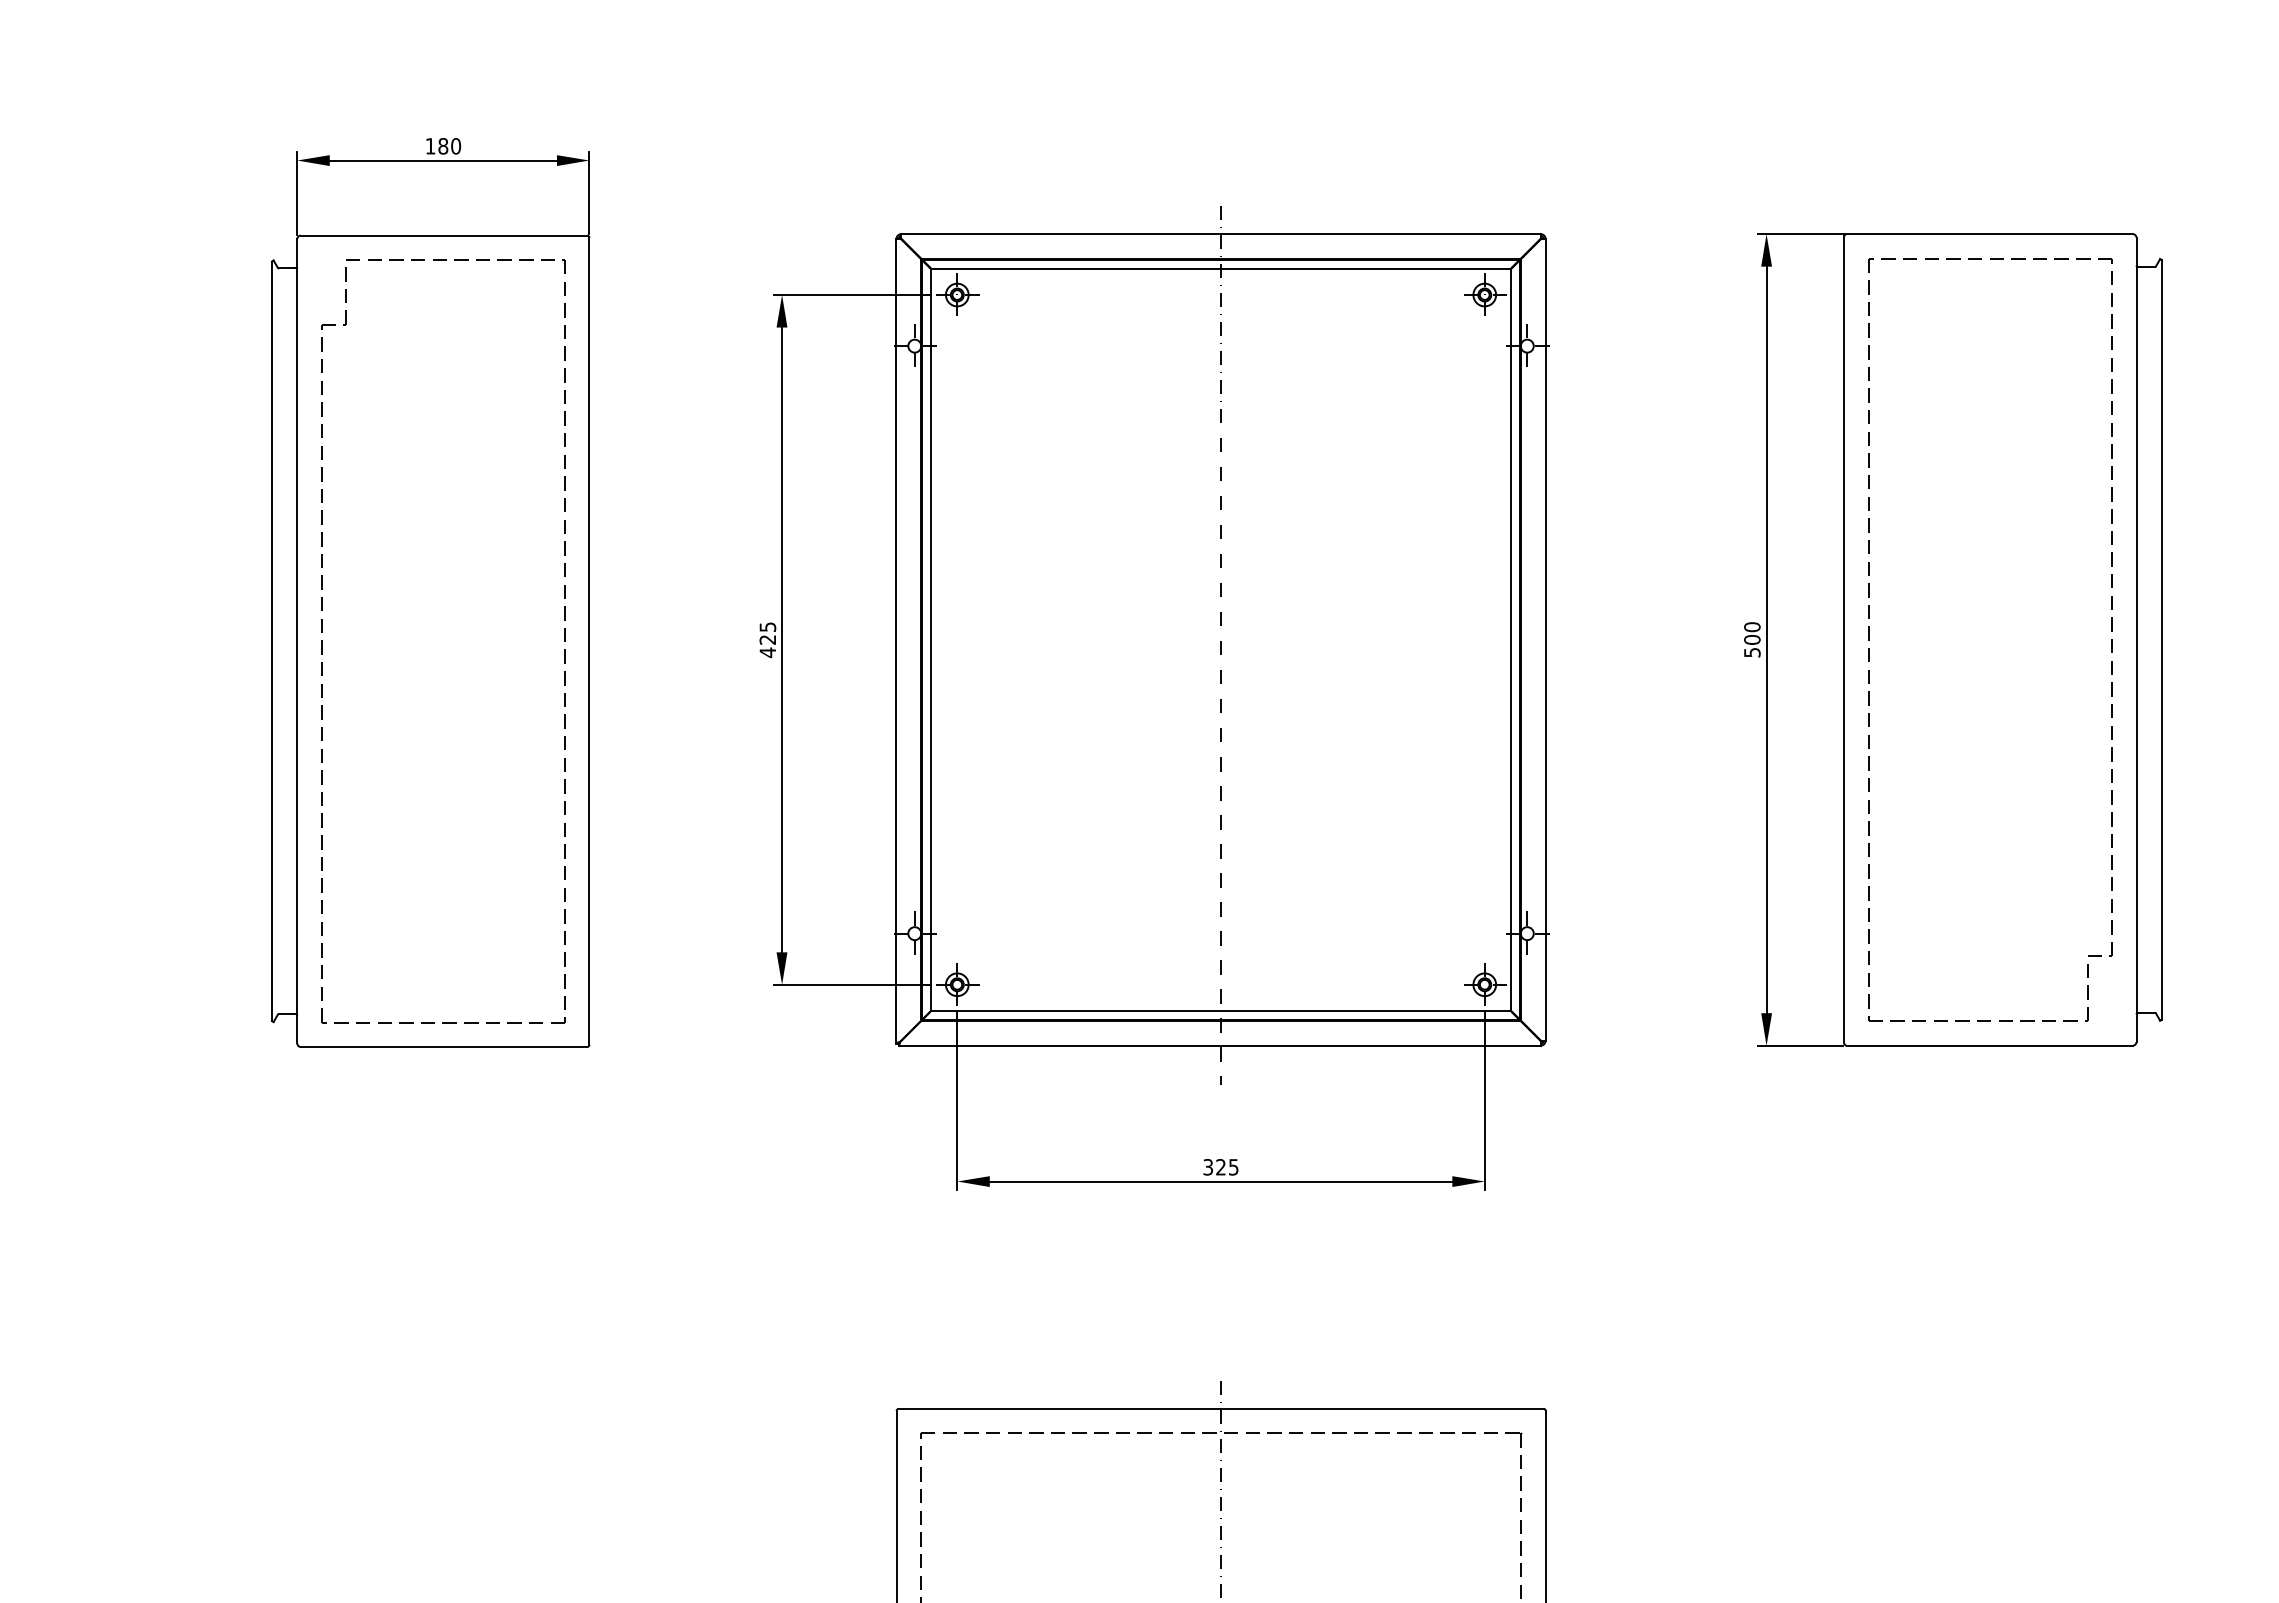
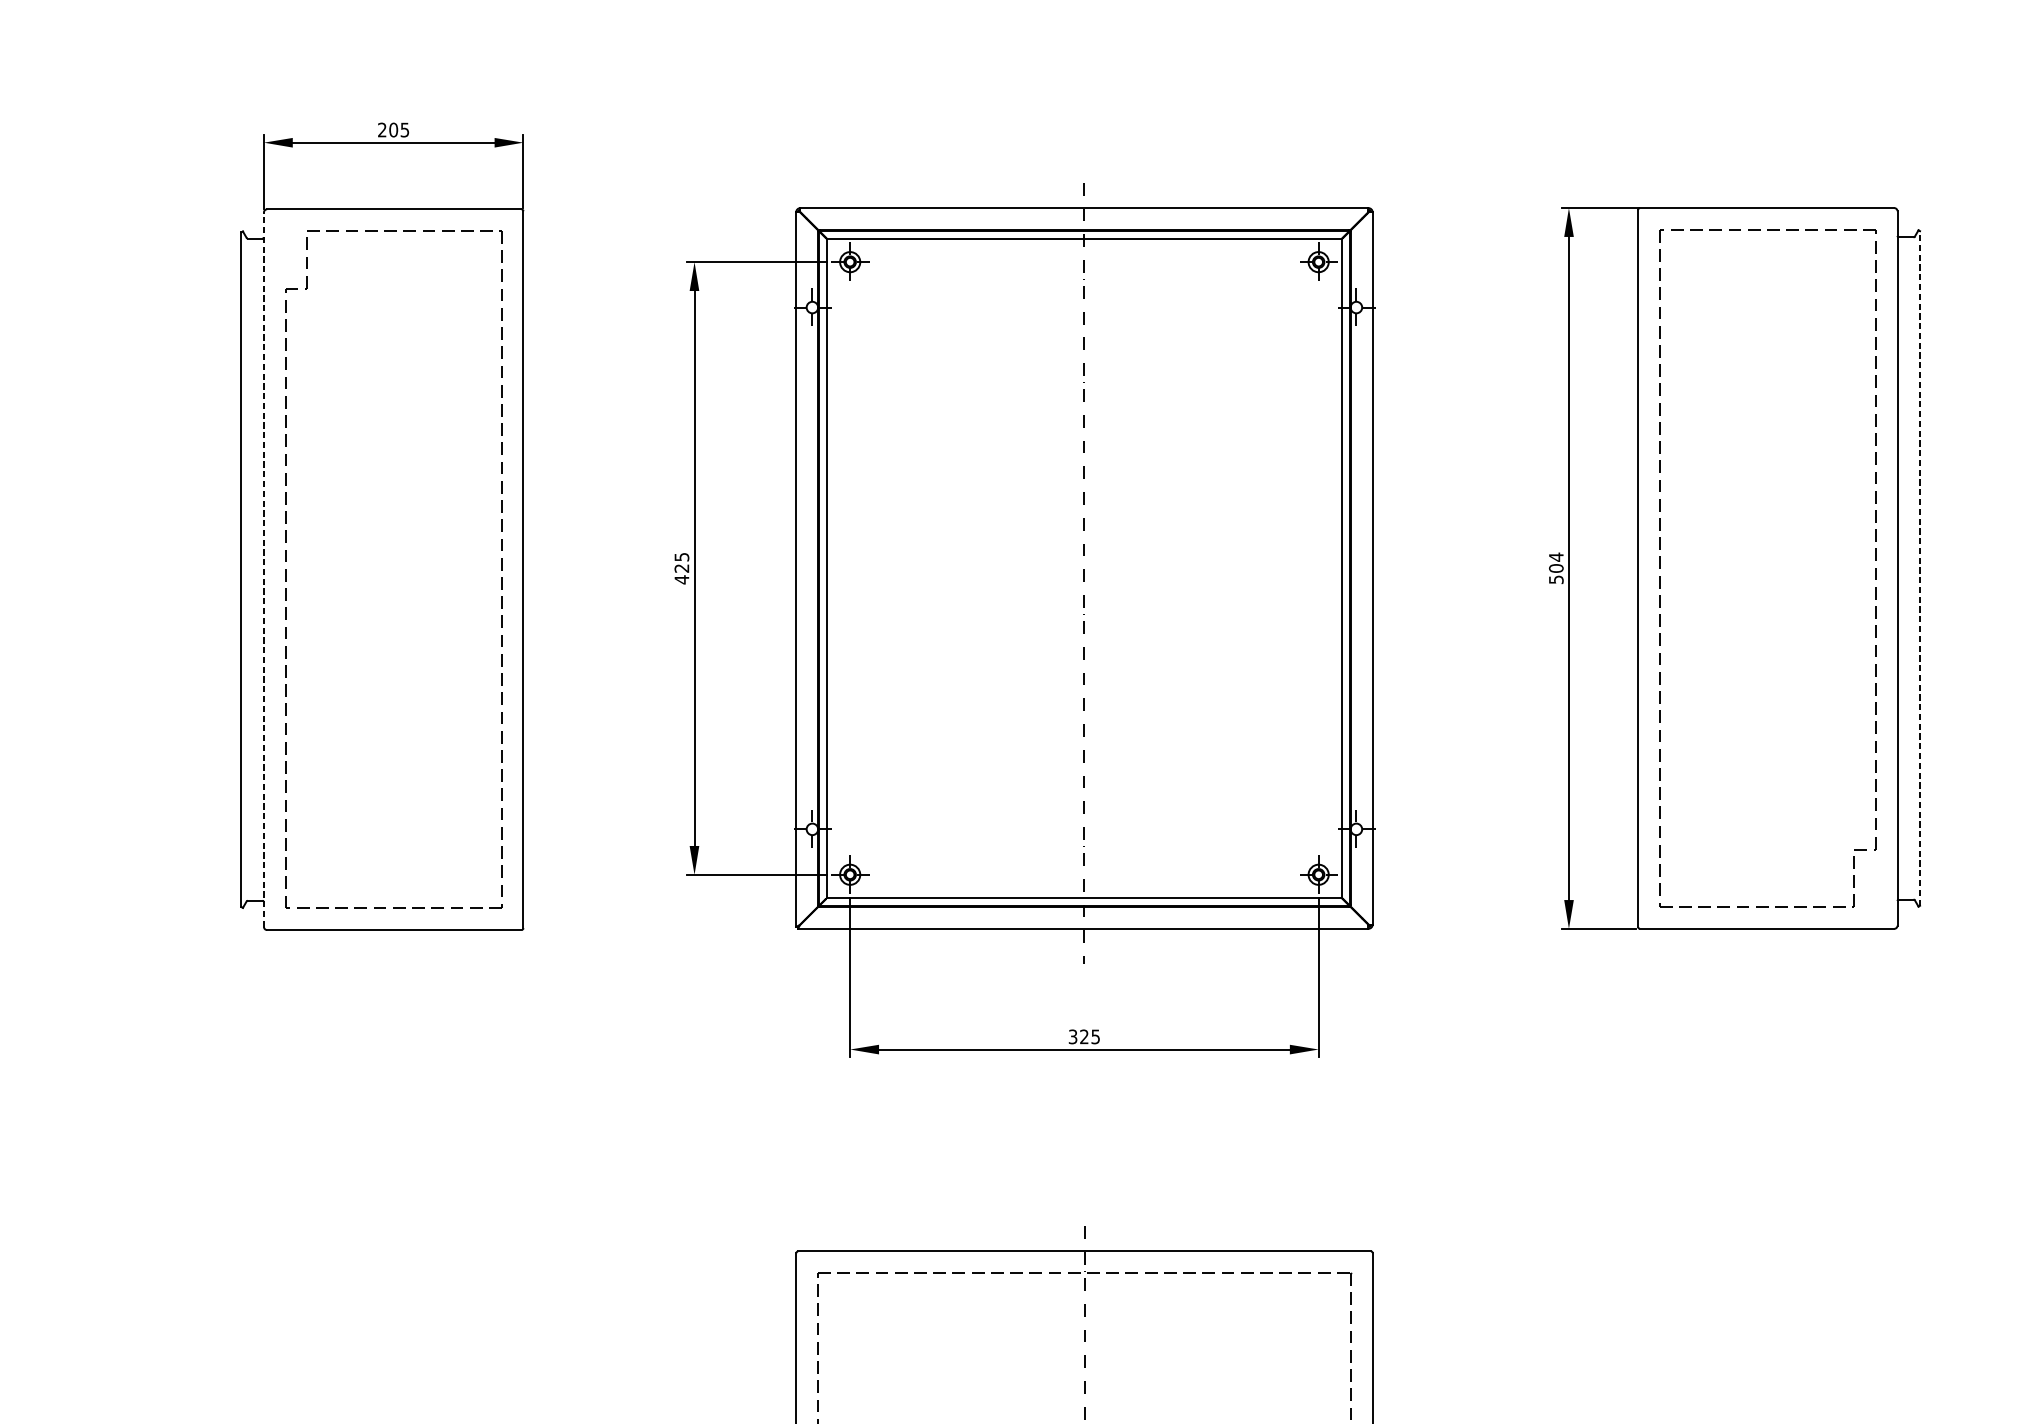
text: (443, 146) -> (393, 130), 180 -> 205
text: (1752, 627) -> (1556, 557), 500 -> 504
line: (2161, 639) -> (1919, 568), solid -> dashed
line: (297, 640) -> (264, 568), solid -> dashed

